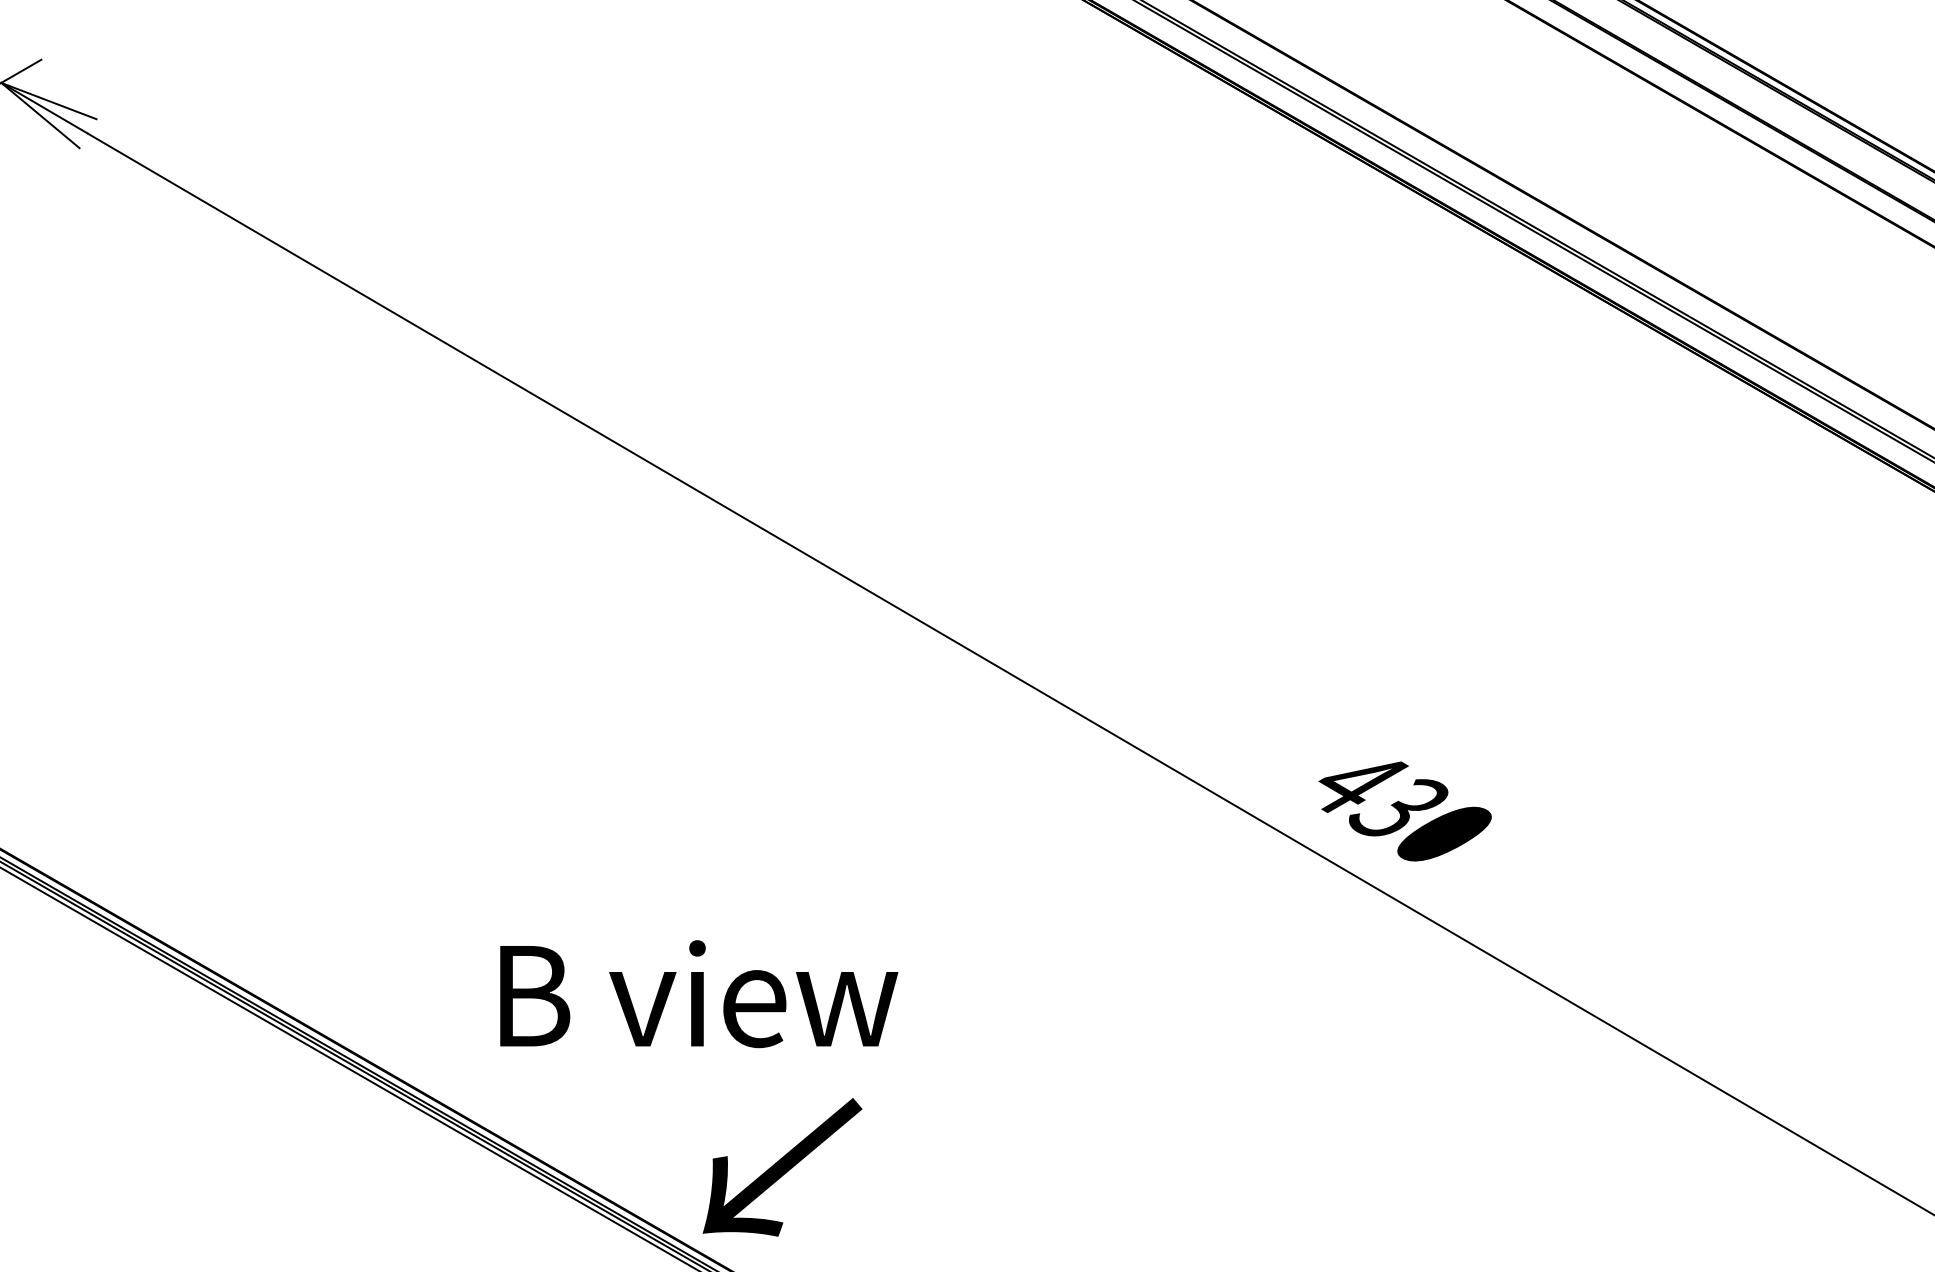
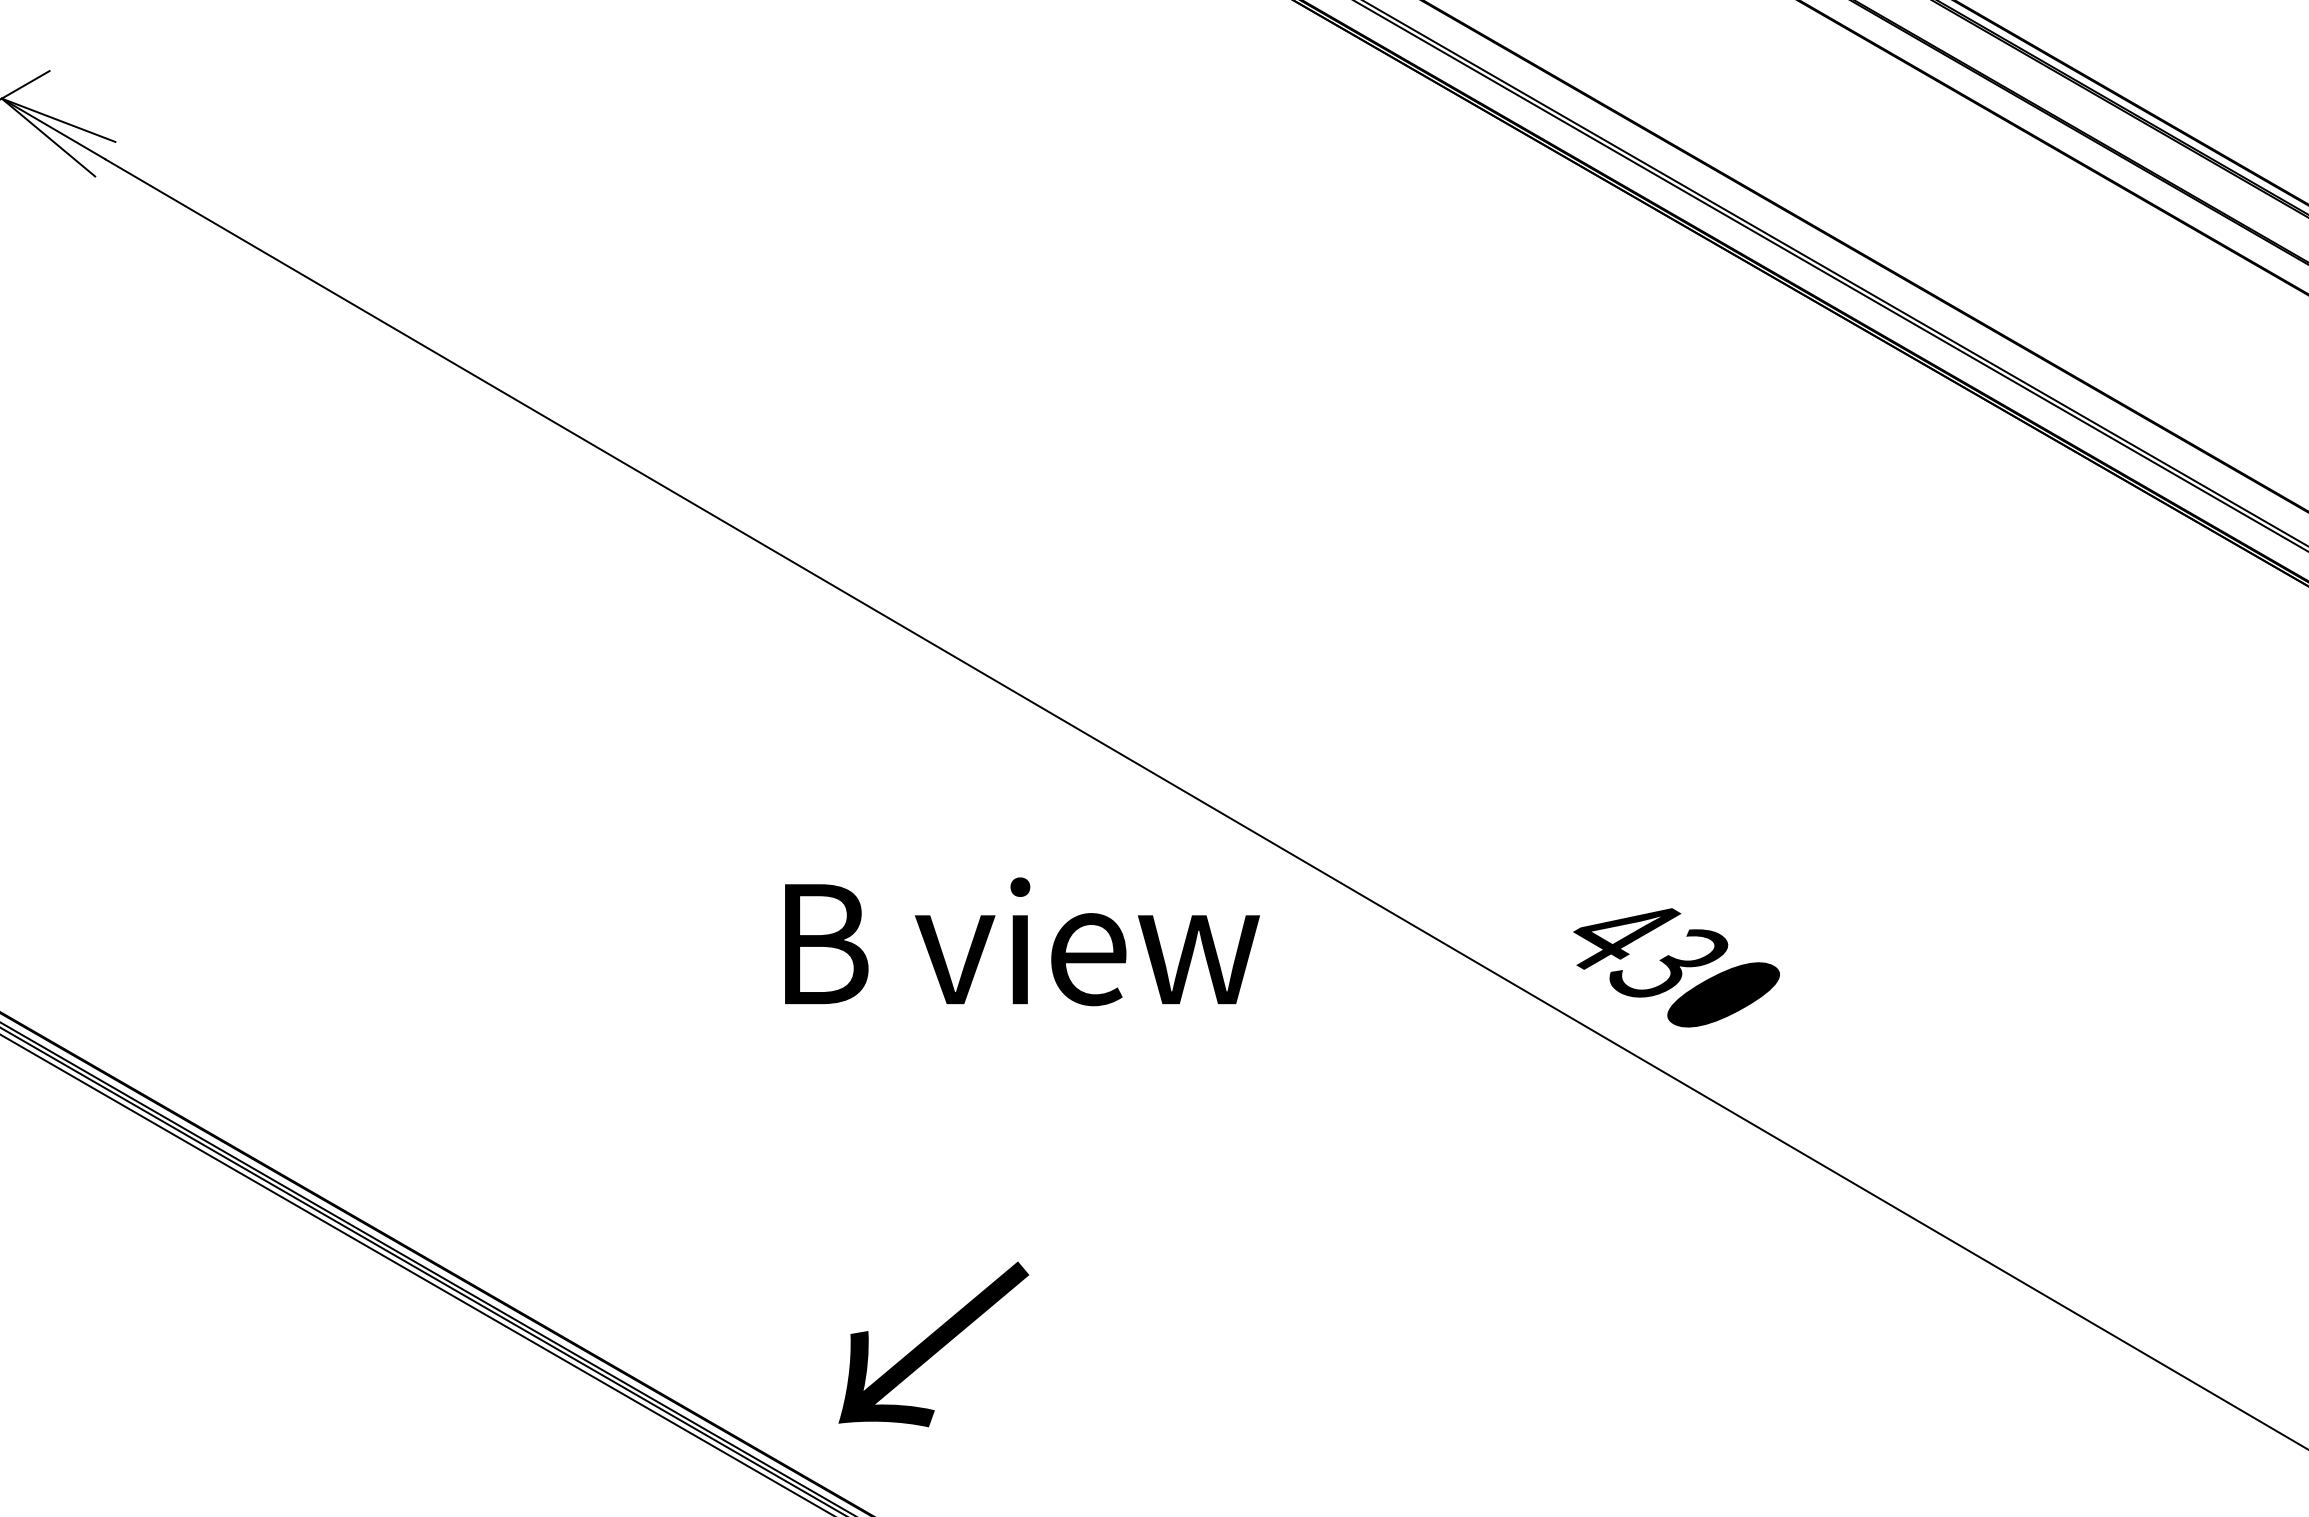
text: (699, 993) -> (1022, 941), moved
text: (782, 1167) -> (933, 1344), moved

